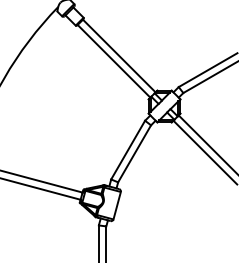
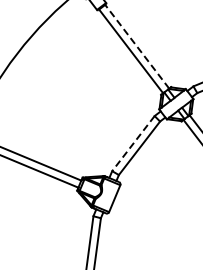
line: (118, 55) -> (136, 46), solid -> dashed
line: (128, 150) -> (133, 144), solid -> dashed

